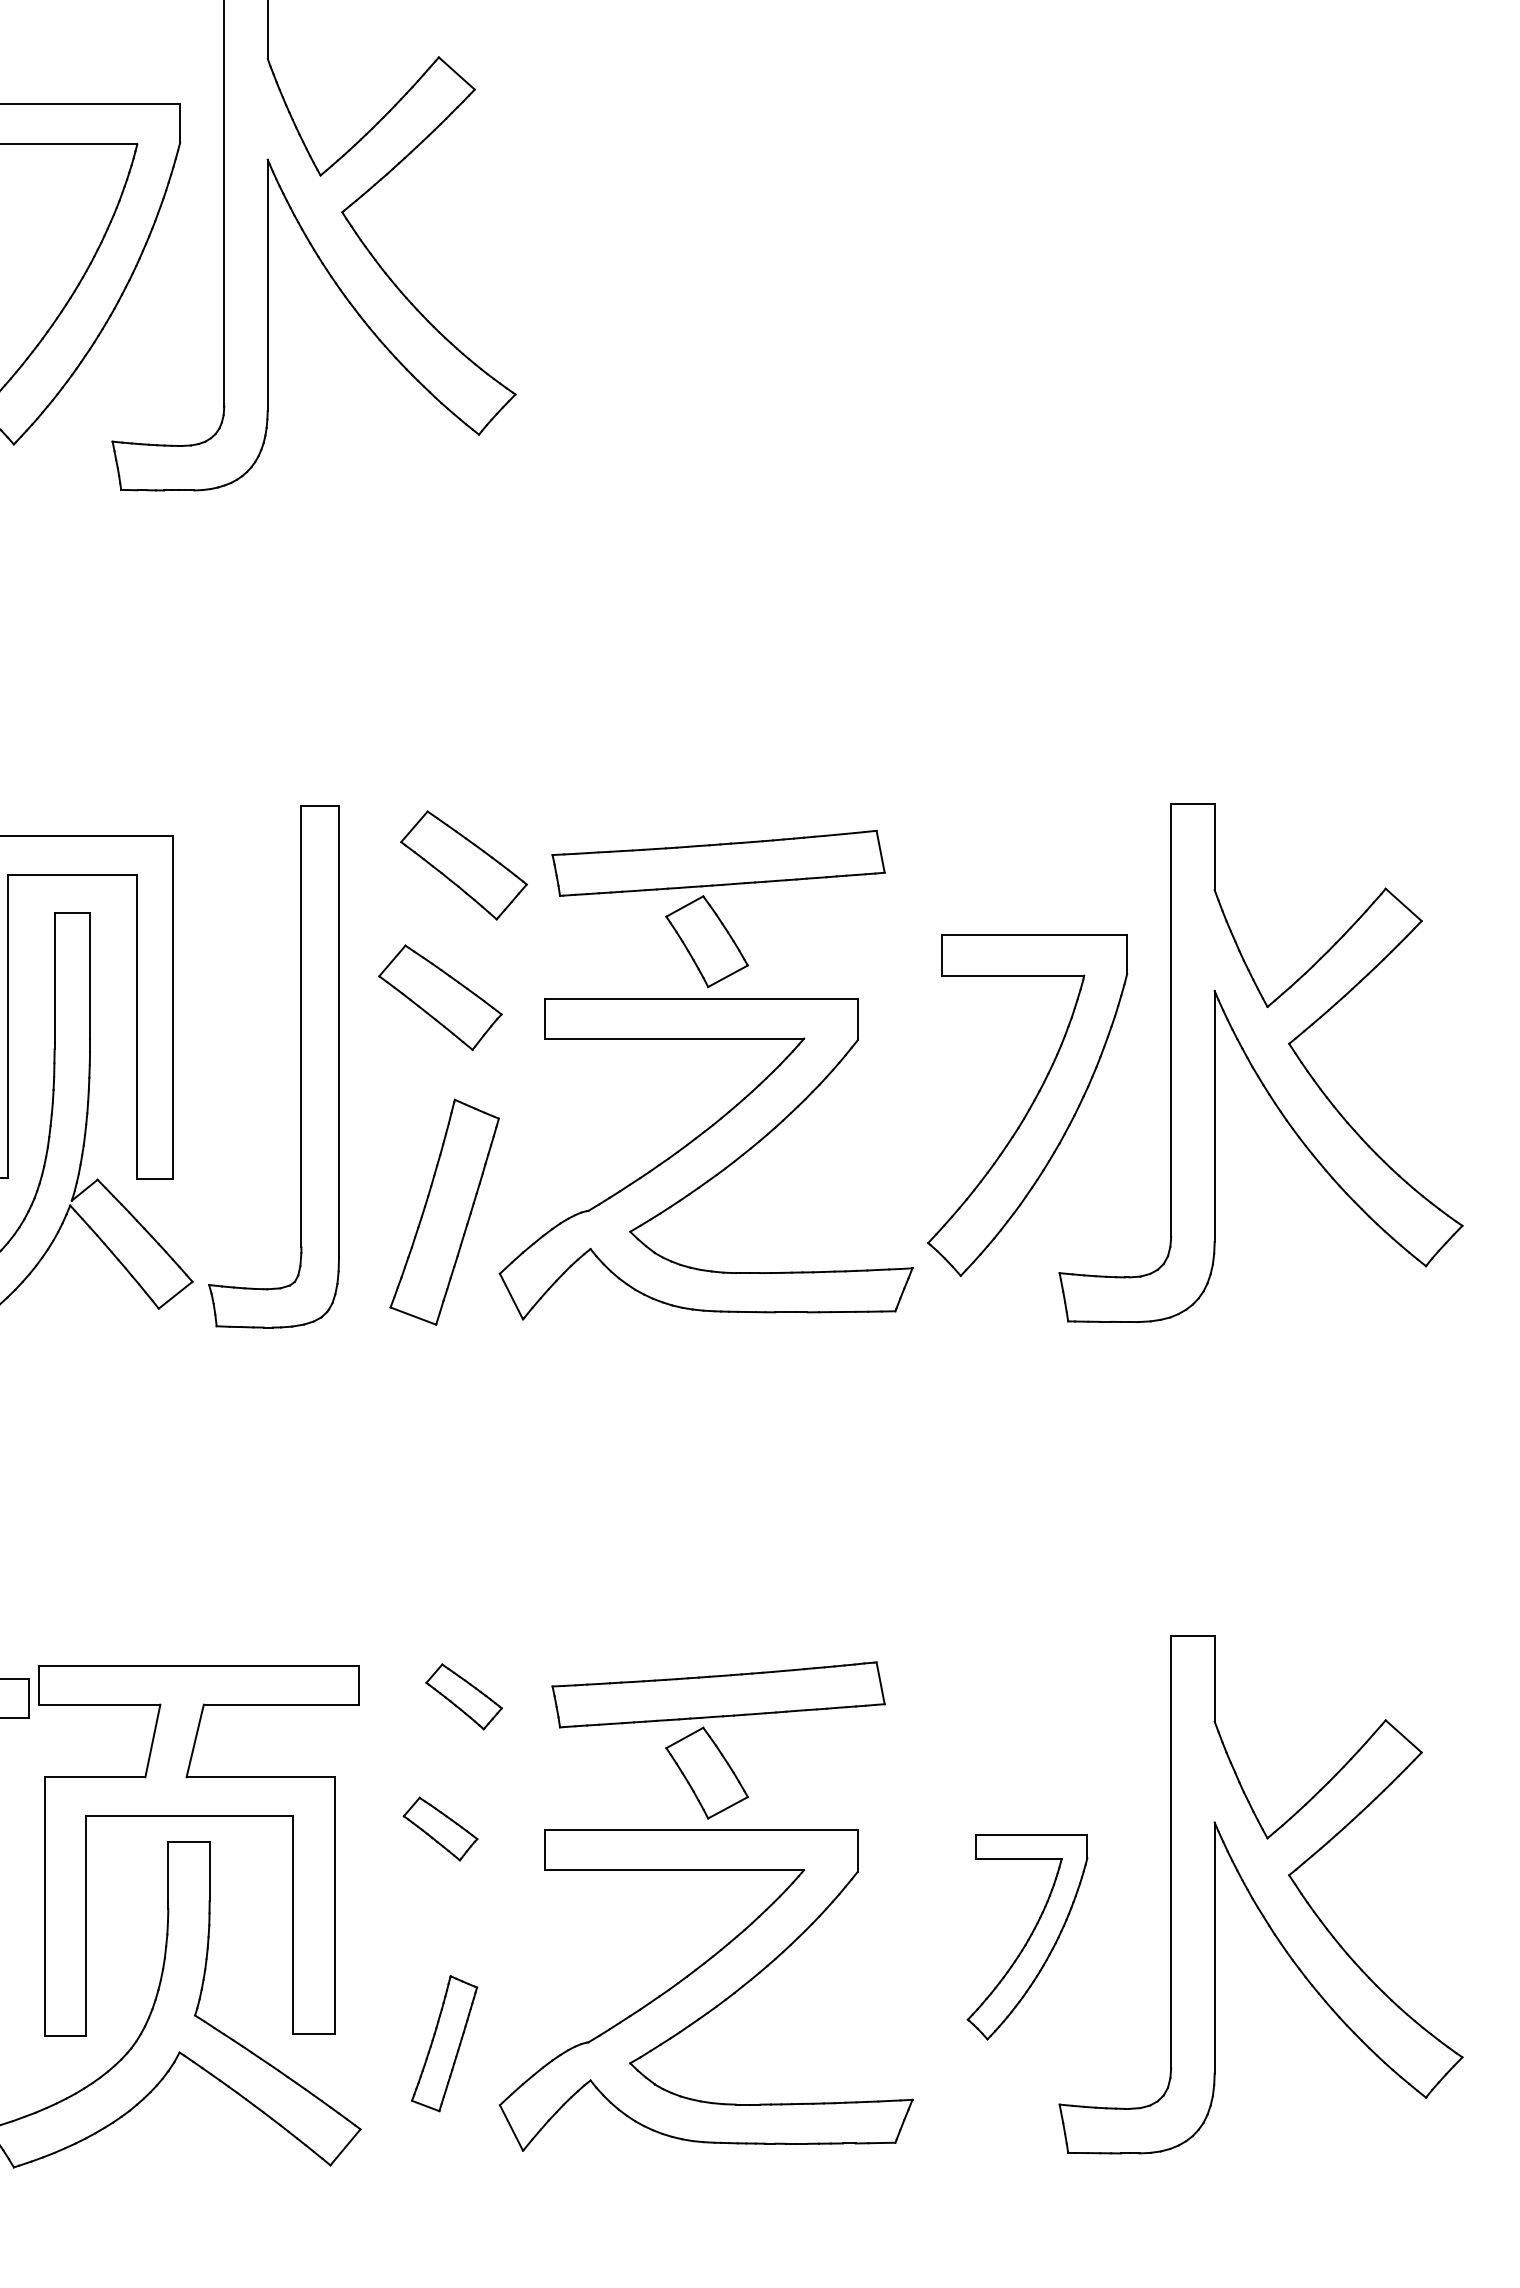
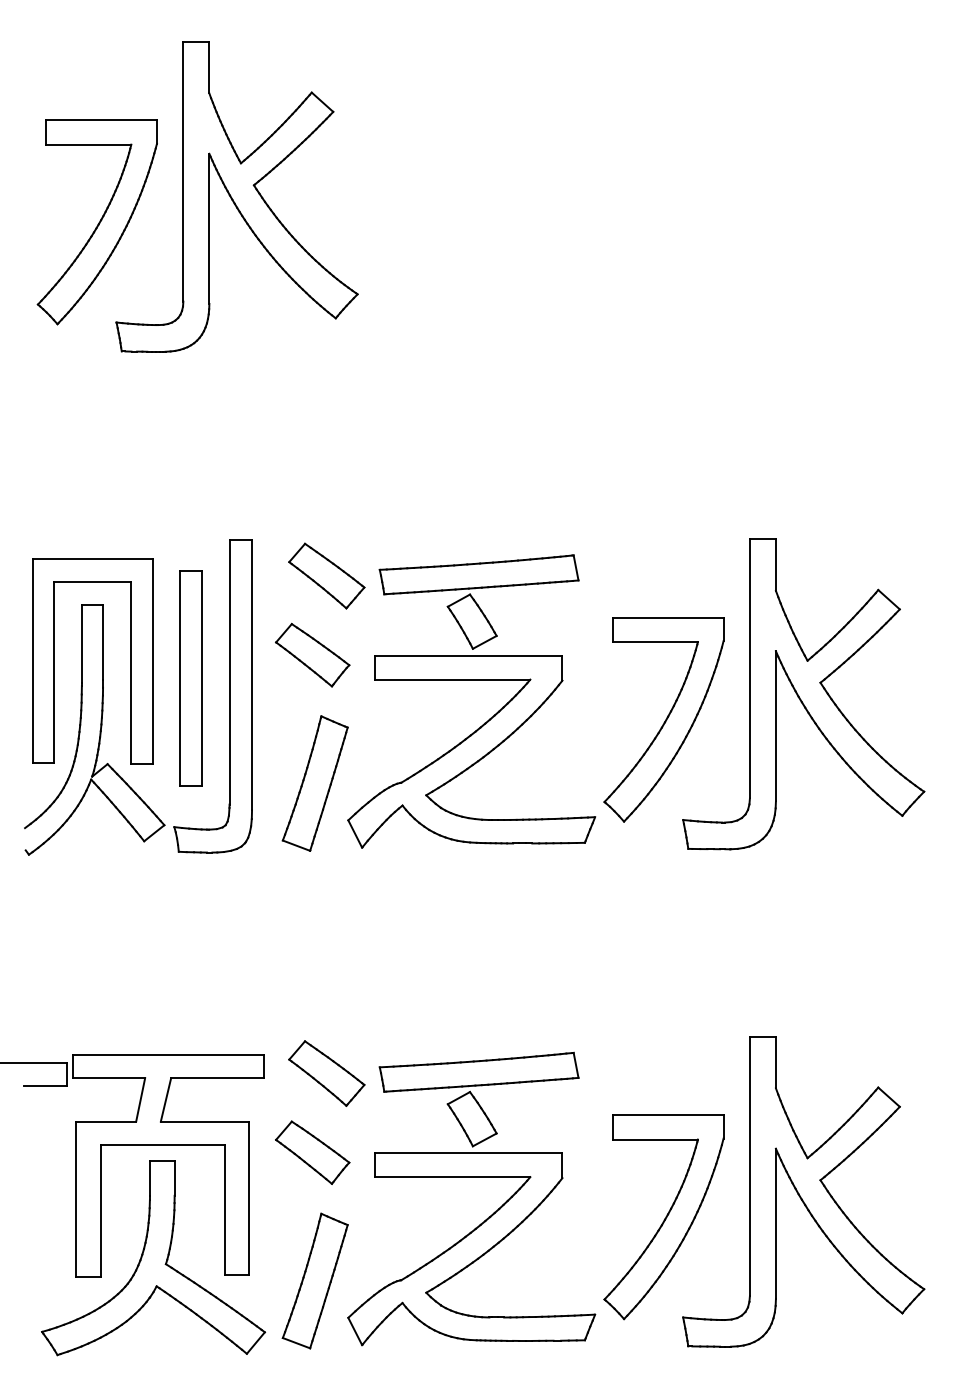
part: (236, 1036) -> (190, 678), added
part: (463, 1696) -> (326, 1073), size x1.67
part: (440, 1828) -> (312, 1152), size x1.67
part: (1026, 1937) -> (663, 1217), size x1.67
part: (443, 2042) -> (314, 1280), size x1.67

